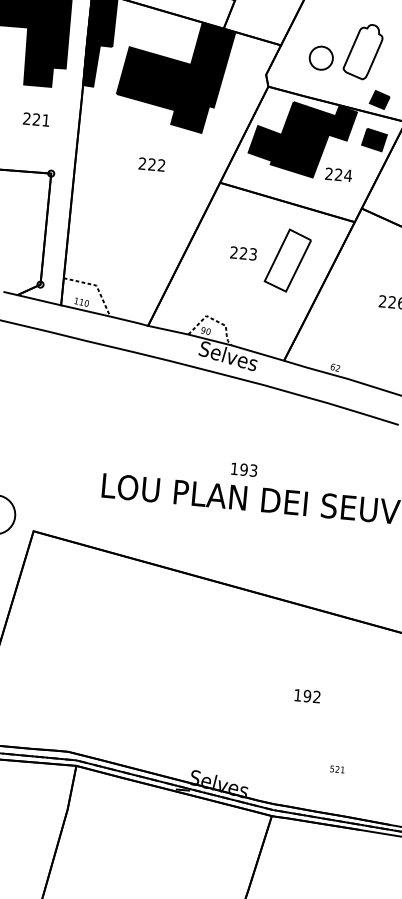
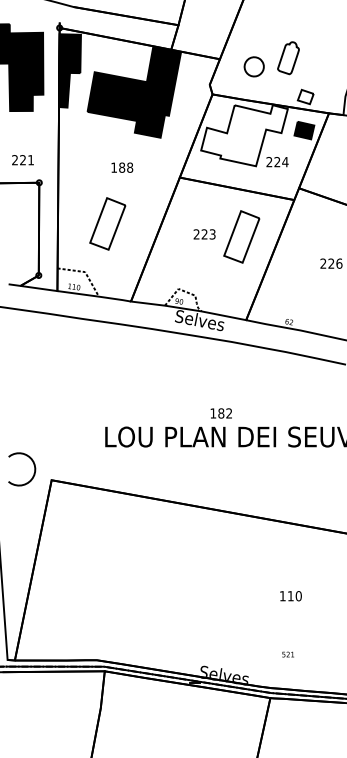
part: (363, 50) -> (288, 57), size x0.7
fill: (379, 99) -> (305, 96), removed
text: (35, 119) -> (22, 160), moved
fill: (302, 139) -> (244, 135), removed
text: (152, 164) -> (122, 167), 222 -> 188
part: (128, 229) -> (107, 223), added
text: (249, 470) -> (225, 413), 193 -> 182
text: (311, 696) -> (294, 596), 192 -> 110
text: (336, 769) -> (287, 654), moved

